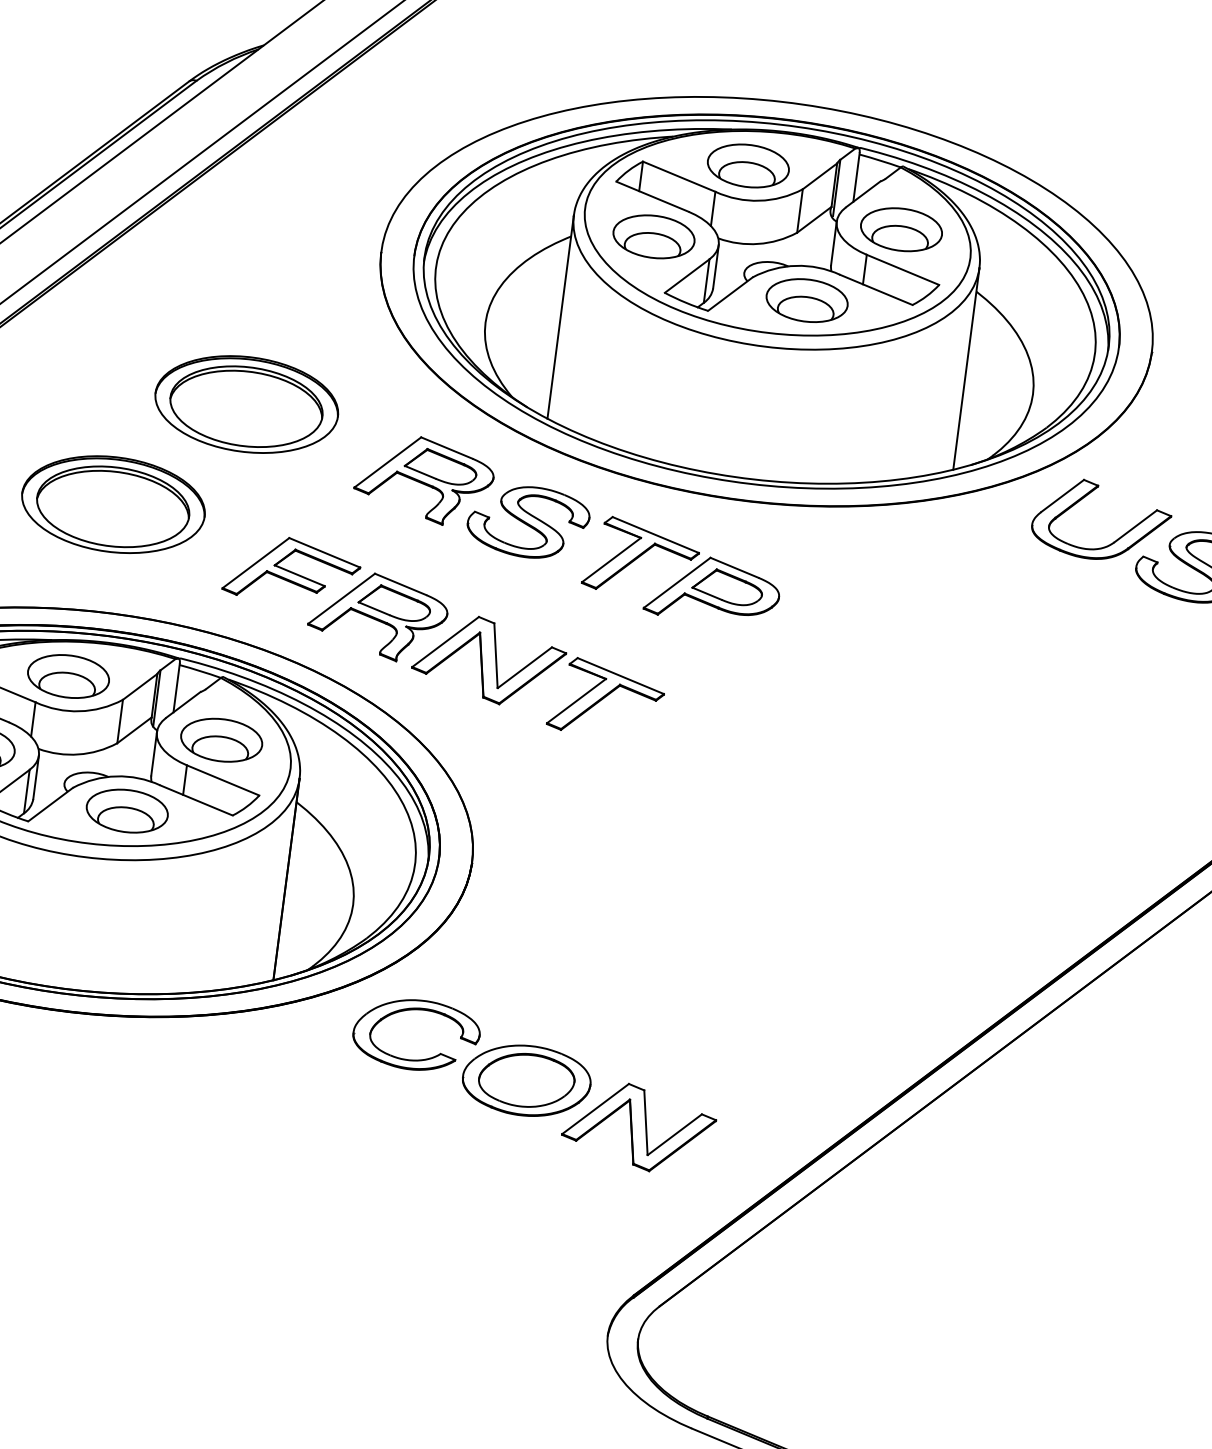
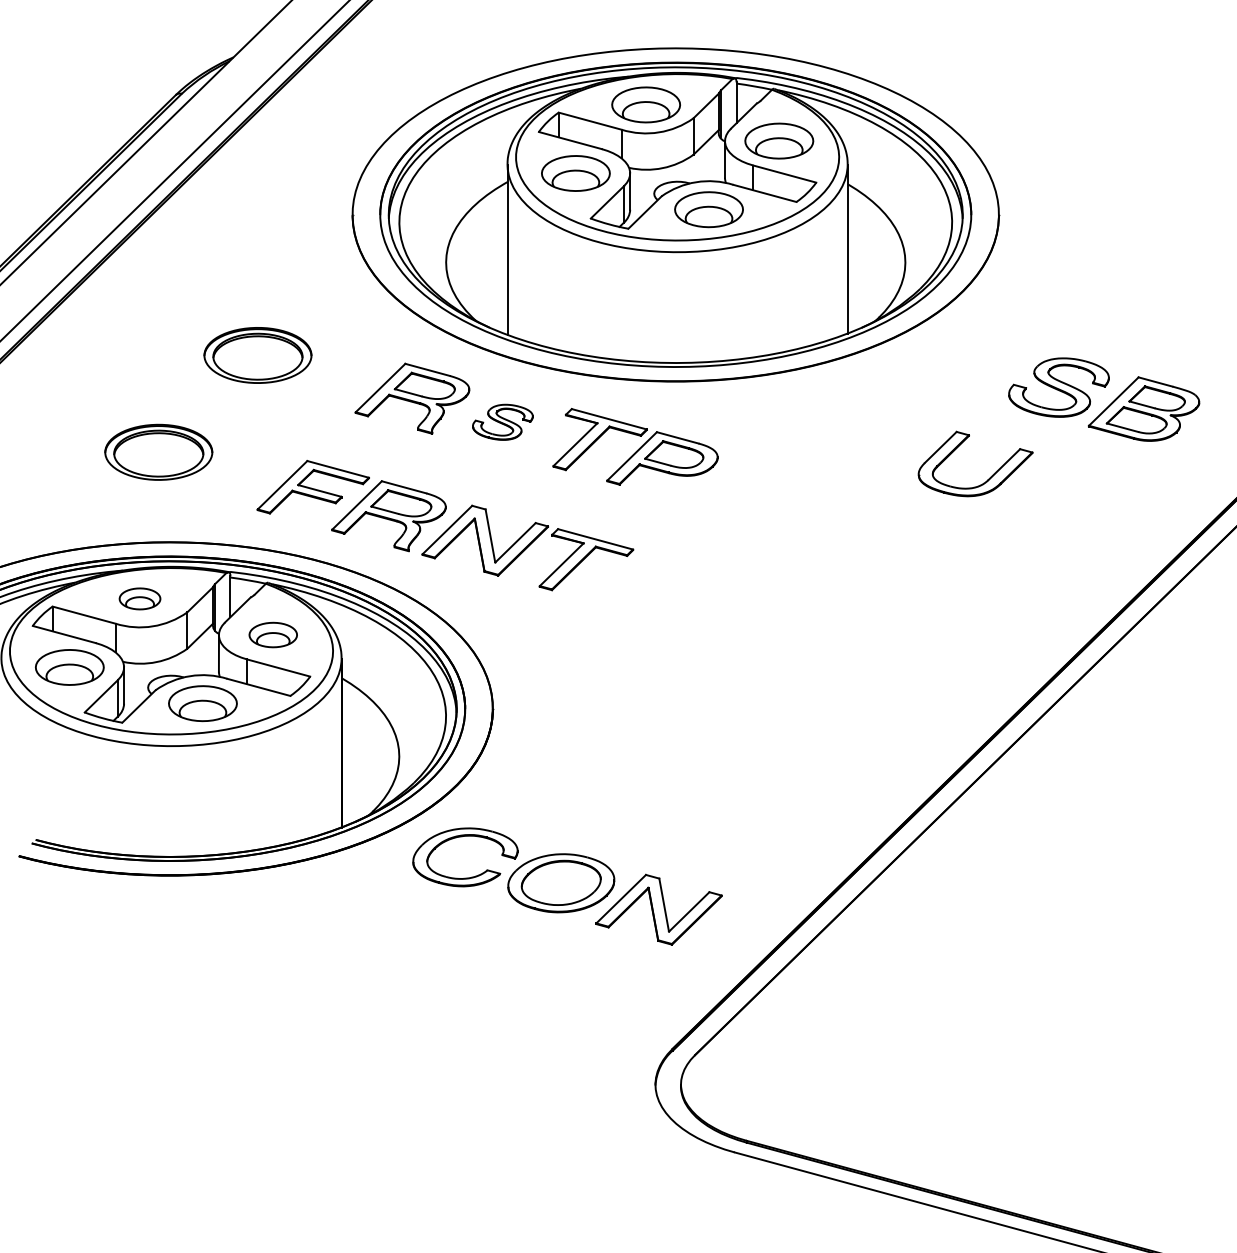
part: (246, 404) -> (257, 355), size x0.7
part: (113, 504) -> (158, 452), size x0.7
part: (527, 522) -> (502, 422), size x0.6
part: (1116, 539) -> (989, 477), moved
part: (67, 675) -> (139, 598), size x0.6
part: (222, 739) -> (273, 634), size x0.7

